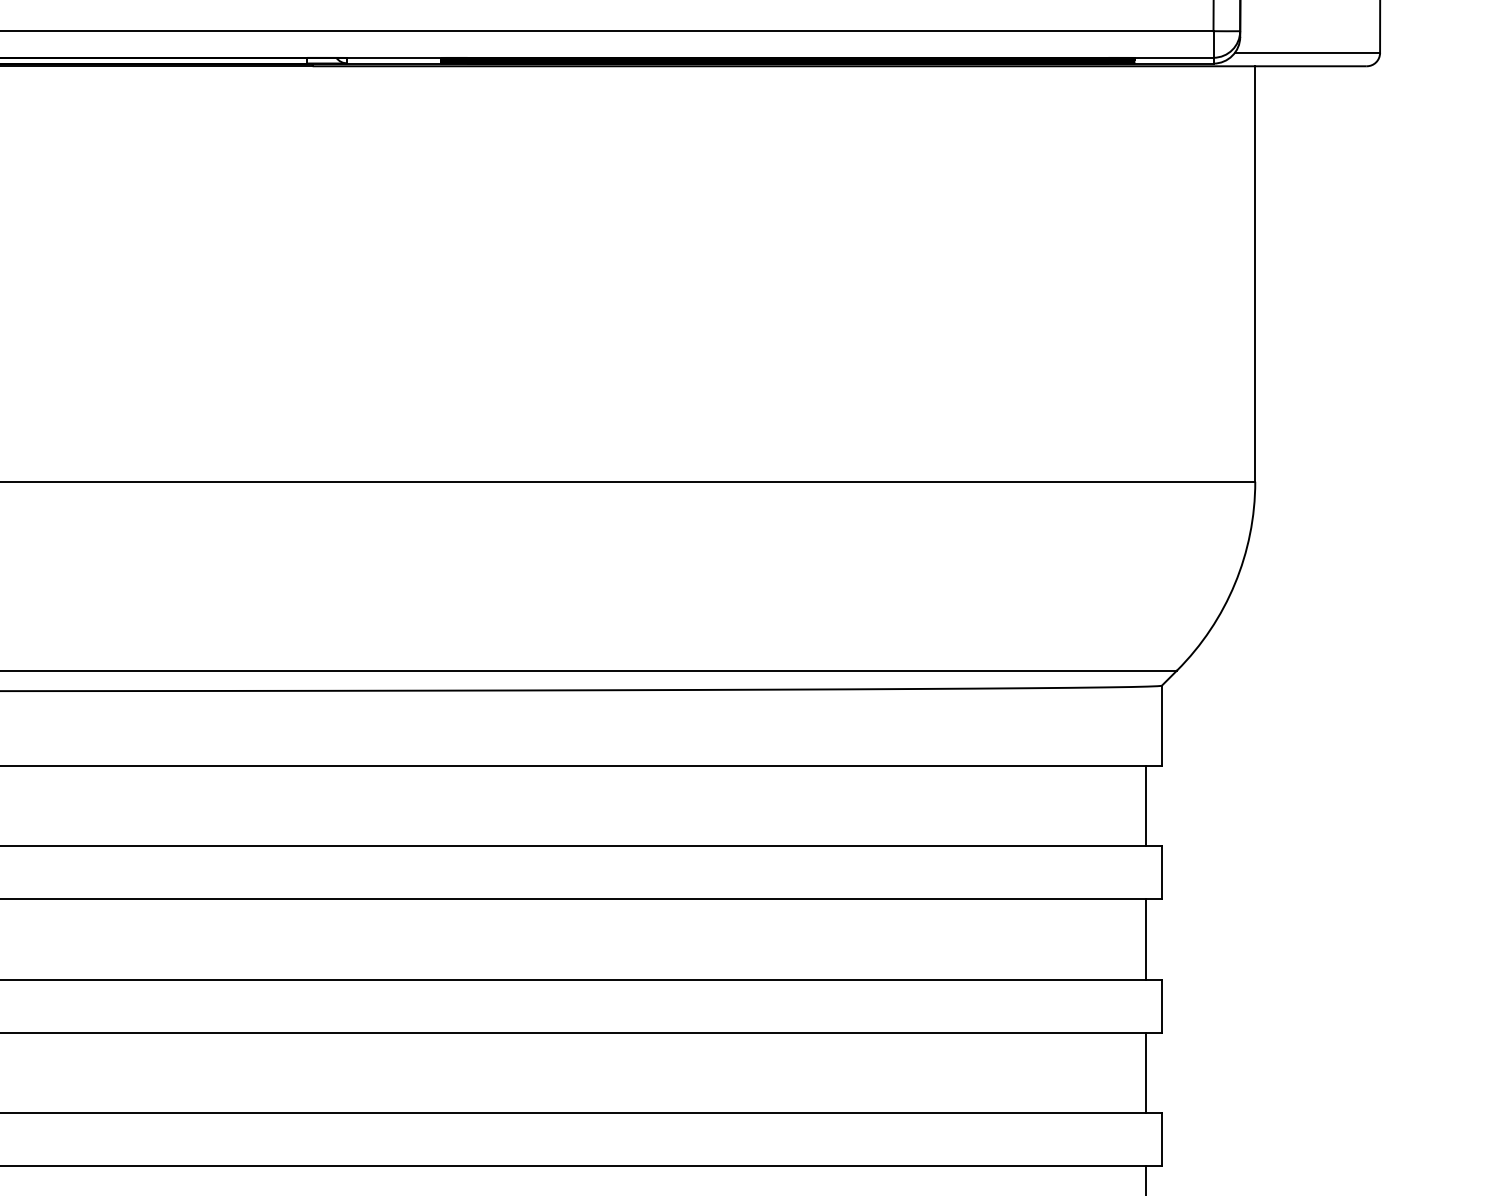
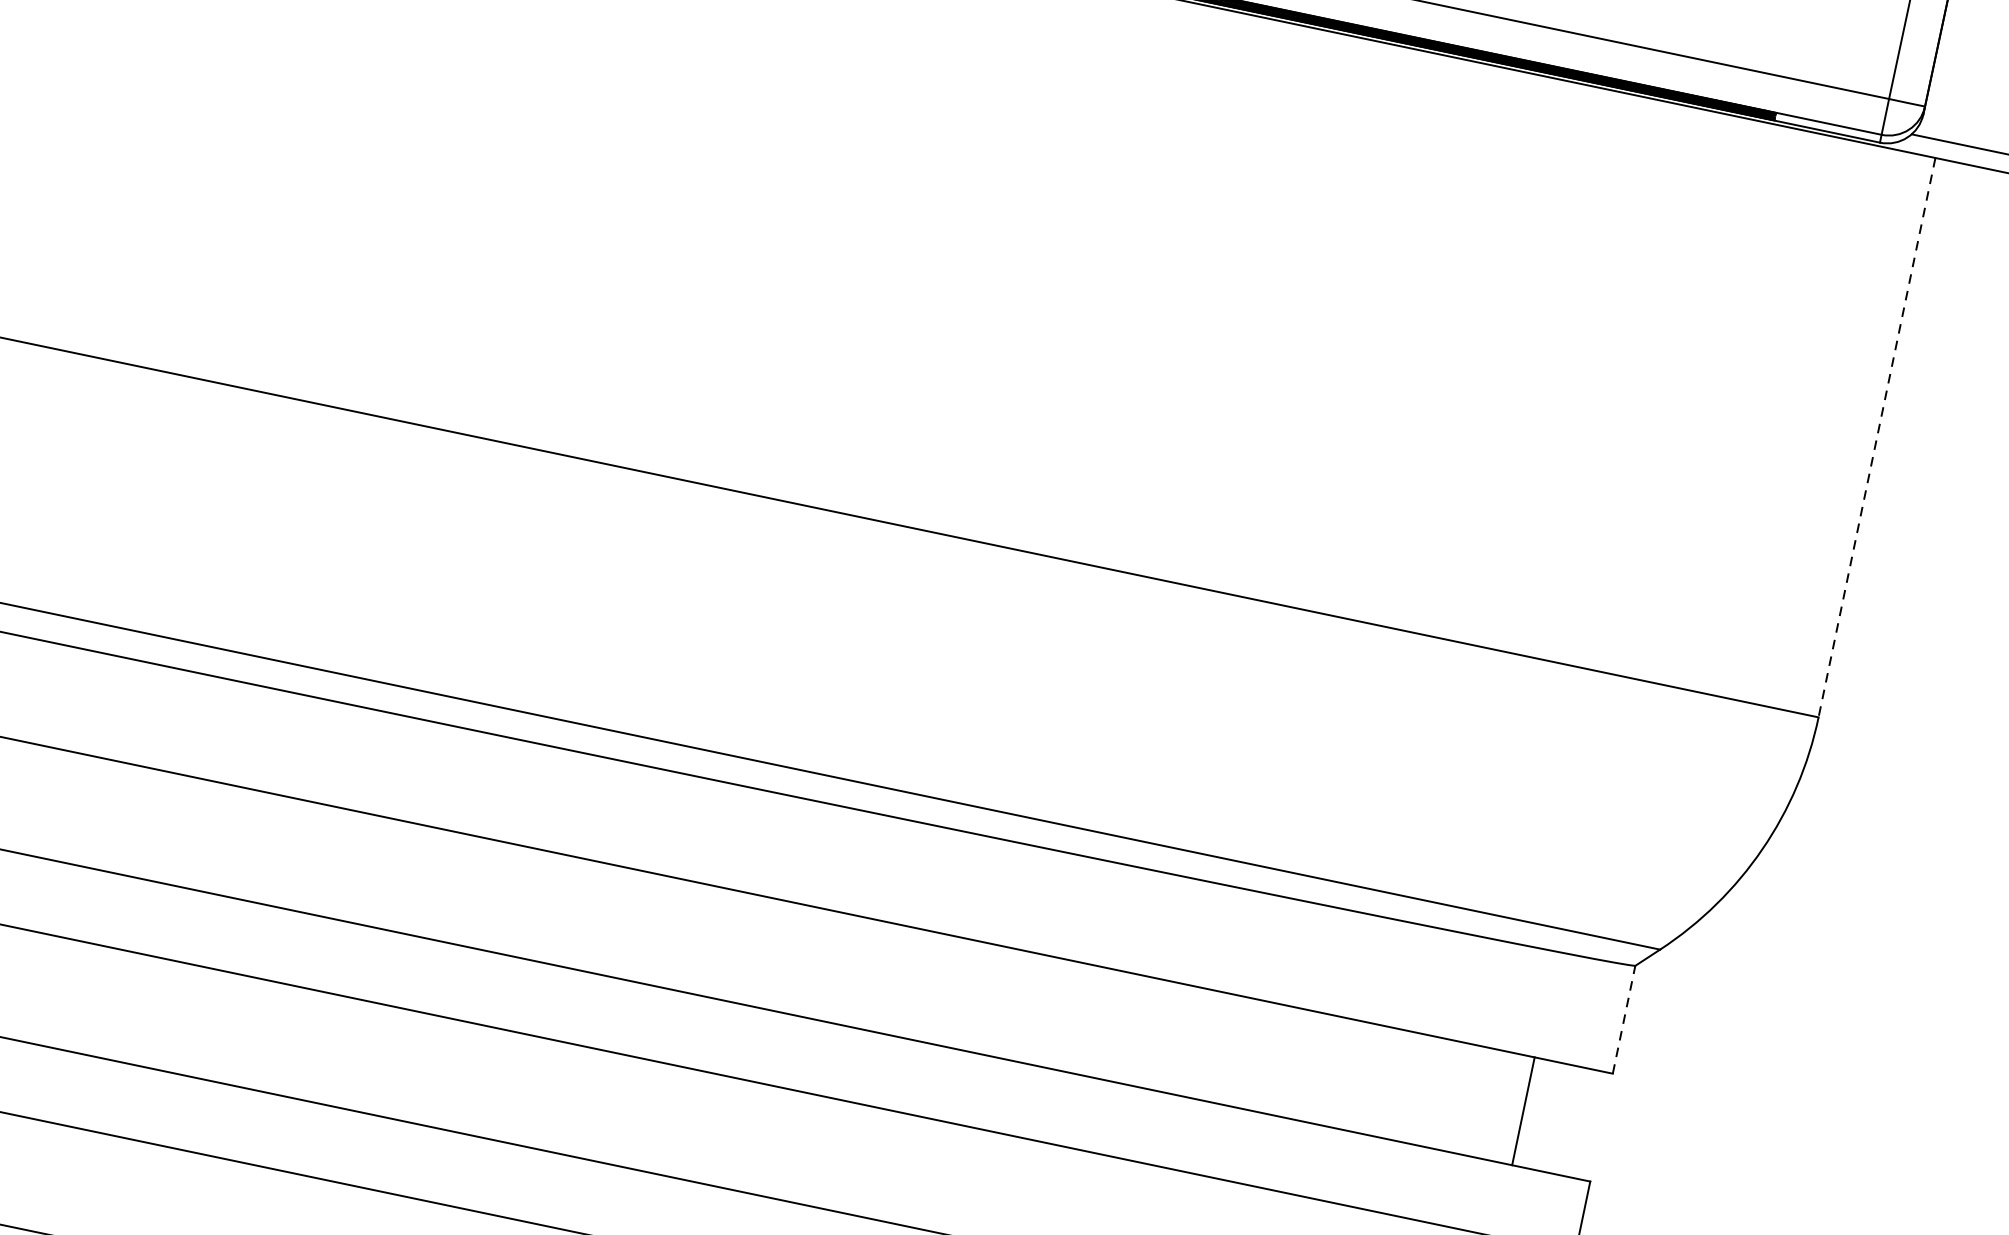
line: (1255, 274) -> (1877, 438), solid -> dashed
line: (1161, 725) -> (1623, 1019), solid -> dashed
line: (1145, 805) -> (1523, 1110), moved

